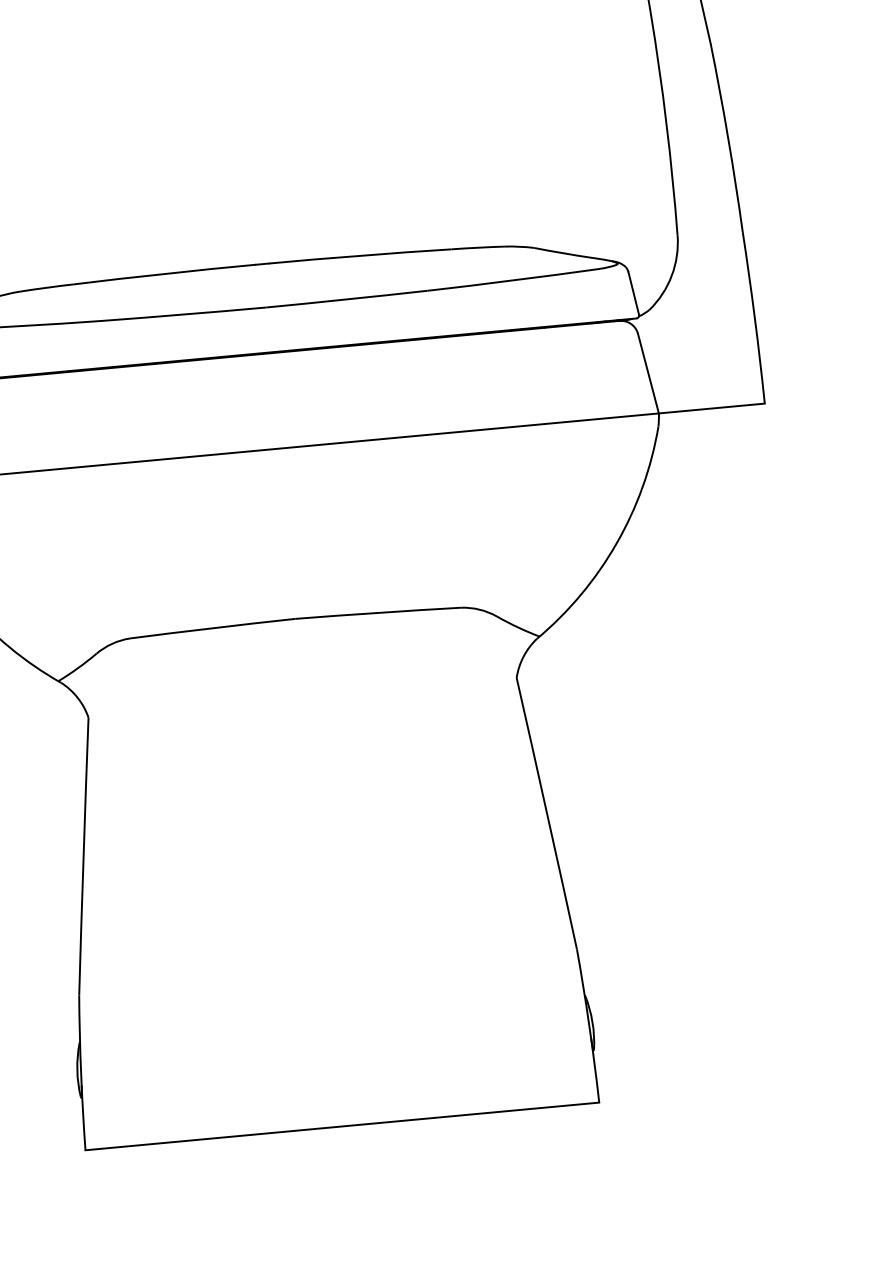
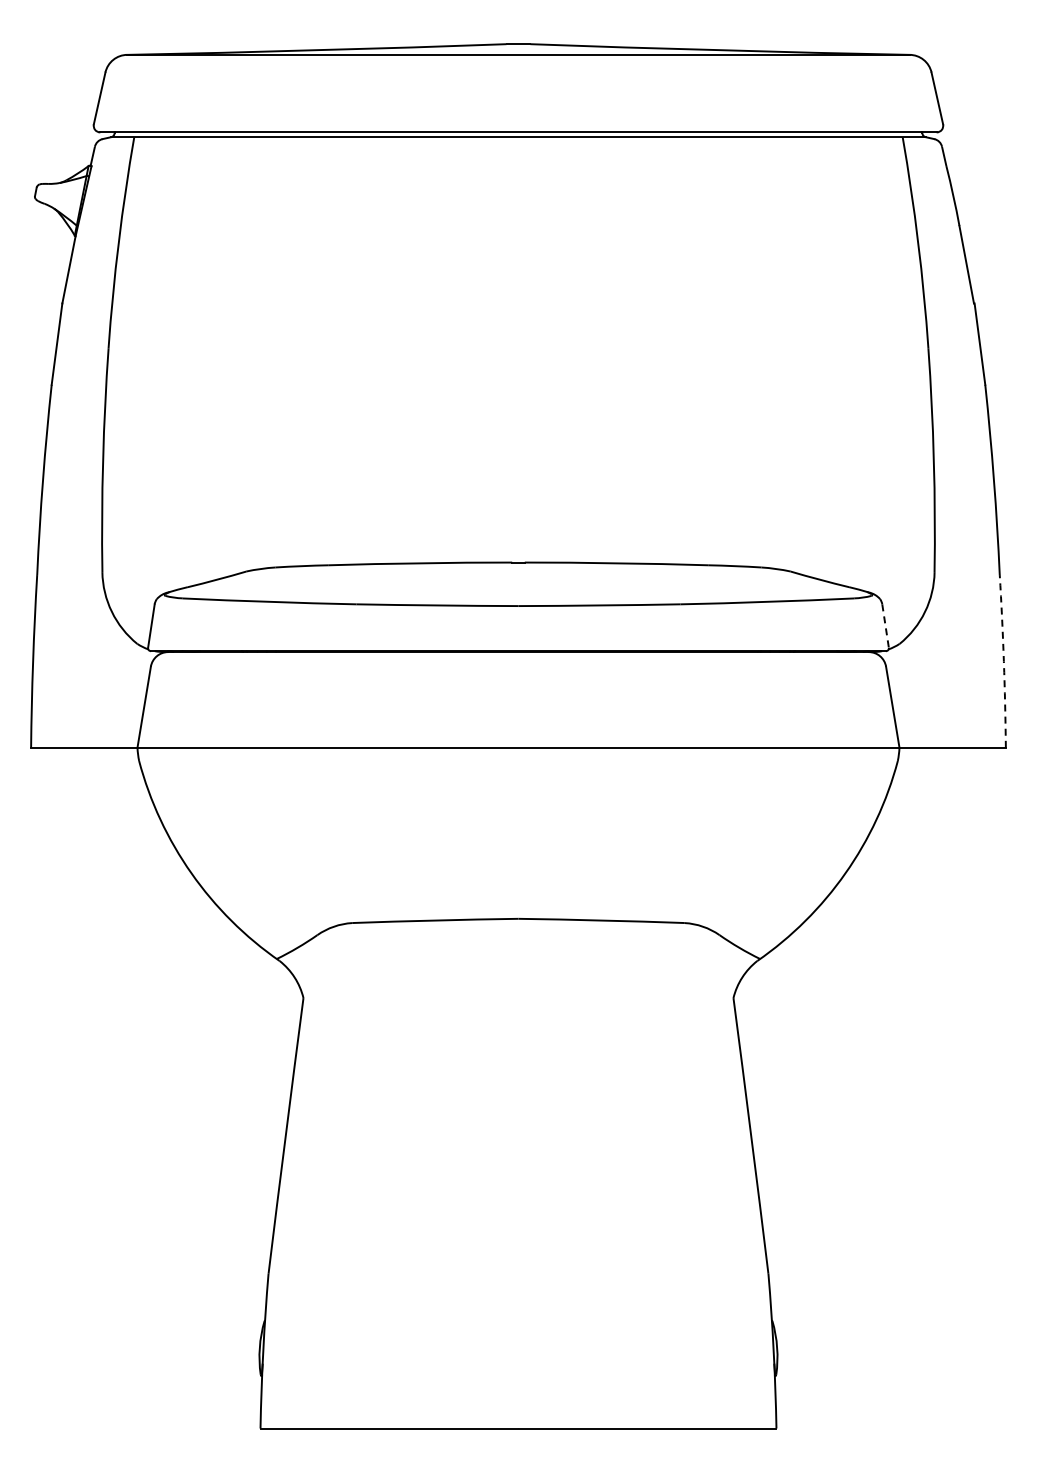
line: (633, 293) -> (885, 626), solid -> dashed
arc: (754, 317) -> (1003, 661), solid -> dashed

